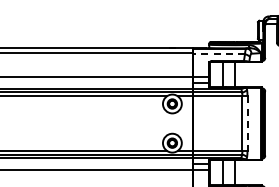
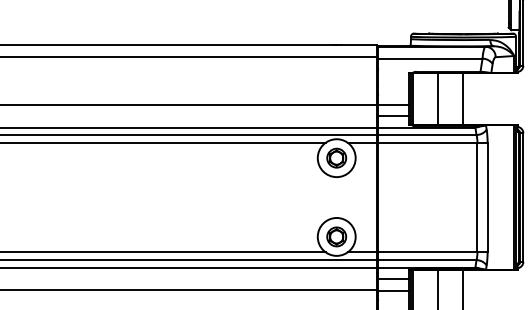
line: (219, 54) -> (431, 58), dashed -> solid
line: (247, 124) -> (487, 199), dashed -> solid

